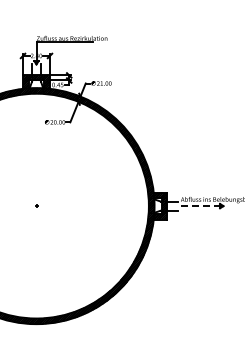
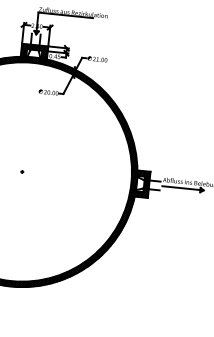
line: (200, 206) -> (181, 188), dashed -> solid

